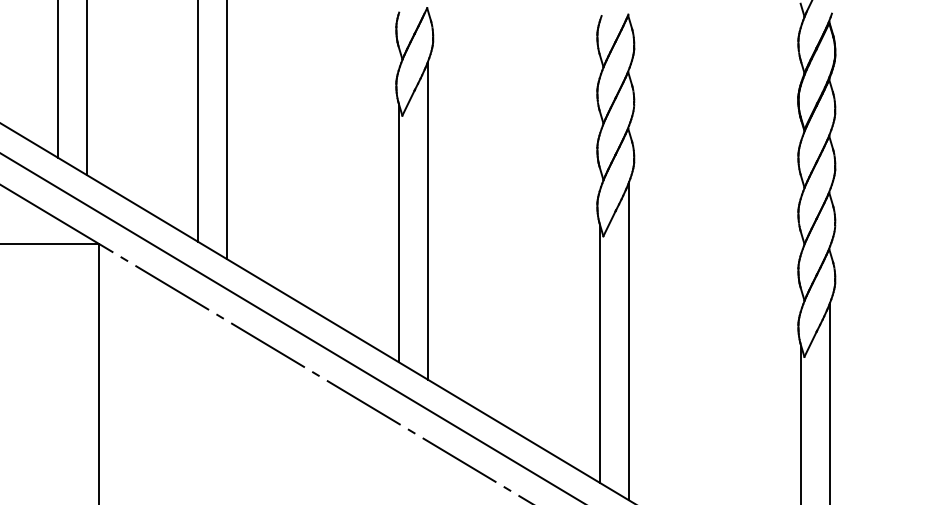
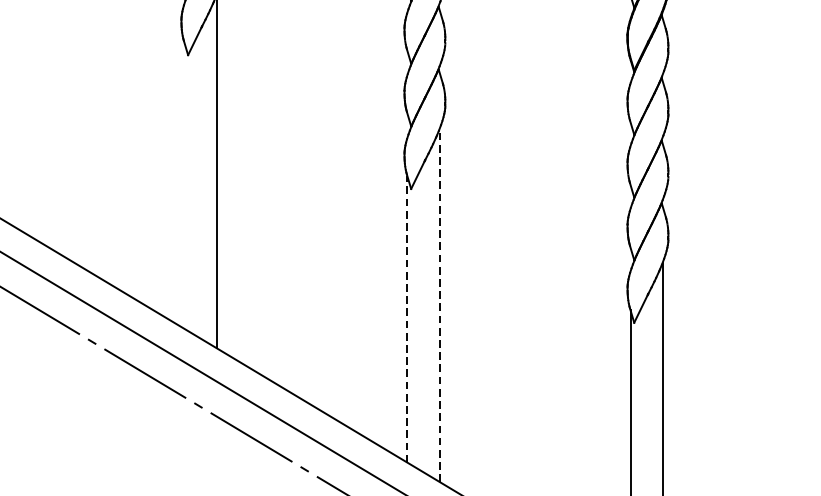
line: (399, 233) -> (184, 185), removed
line: (629, 340) -> (440, 304), solid -> dashed
line: (600, 353) -> (407, 319), solid -> dashed

